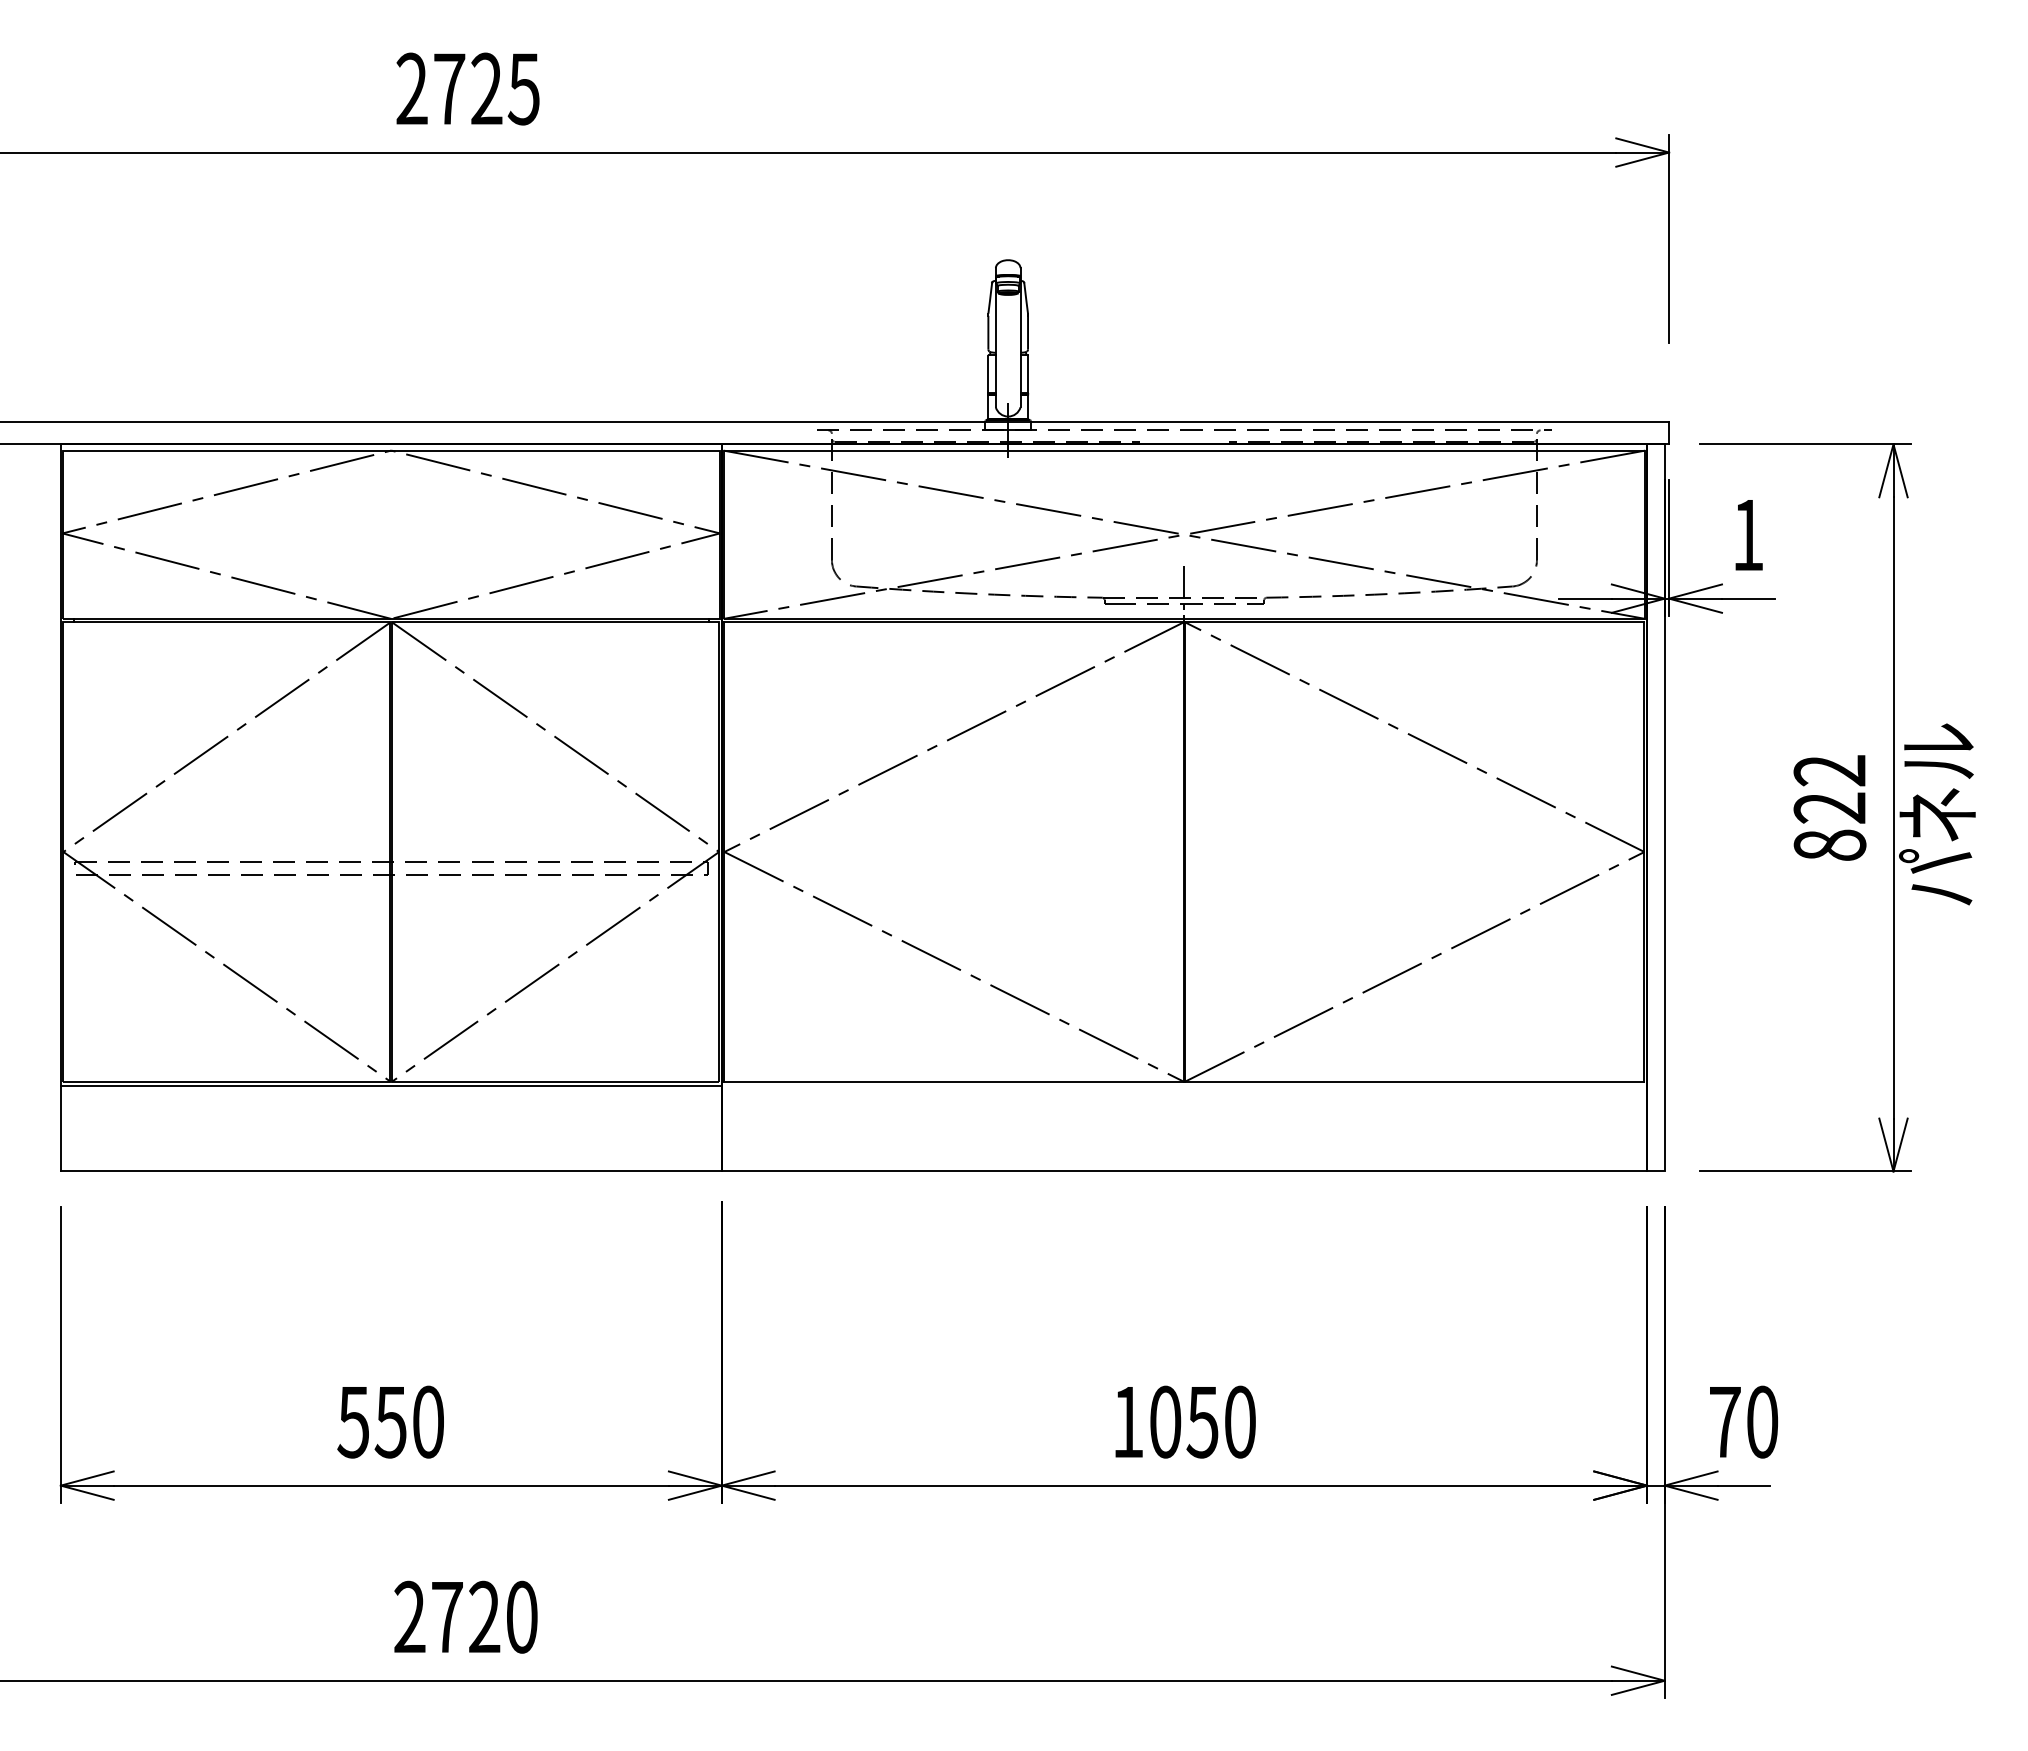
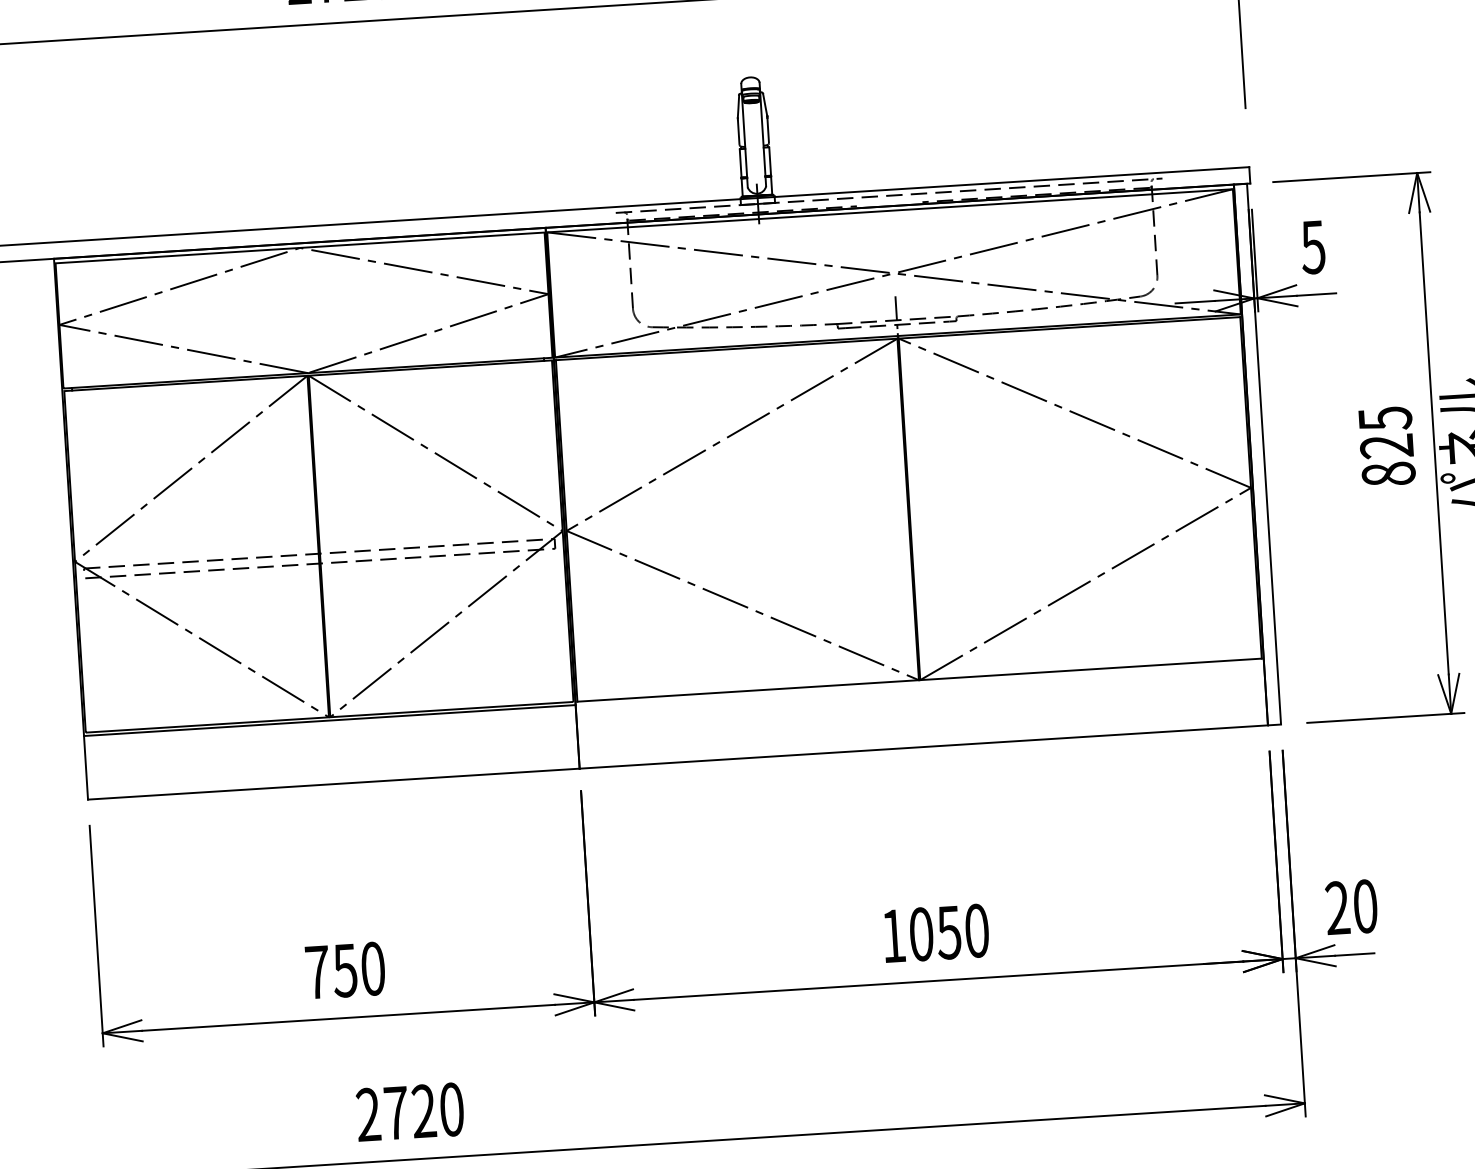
text: (1747, 535) -> (1312, 247), 1 -> 5
text: (1829, 771) -> (1384, 419), 822 -> 825
text: (1724, 1421) -> (1337, 907), 70 -> 20
text: (353, 1422) -> (317, 972), 550 -> 750

